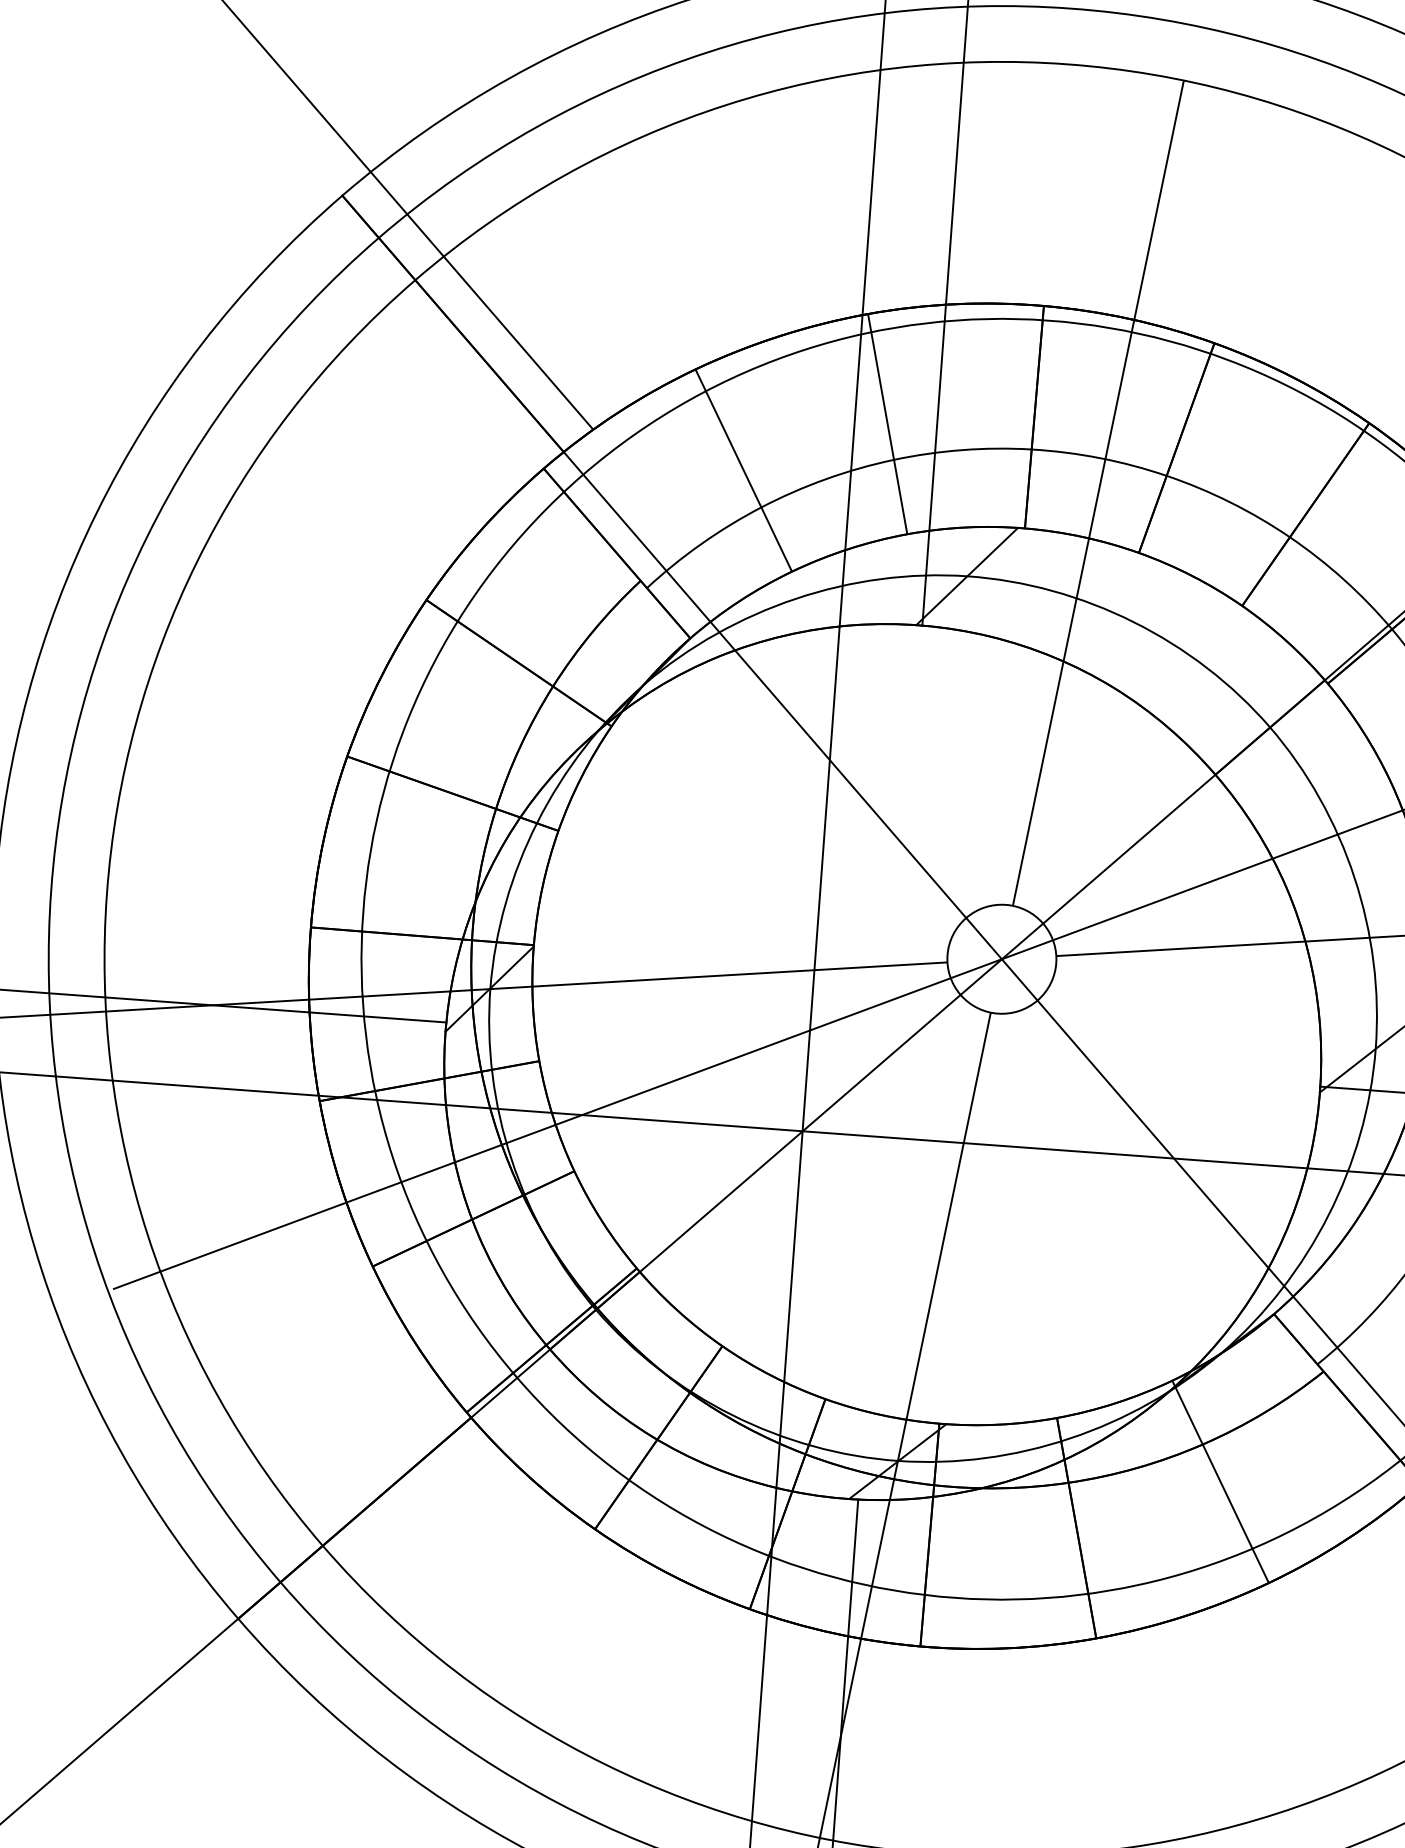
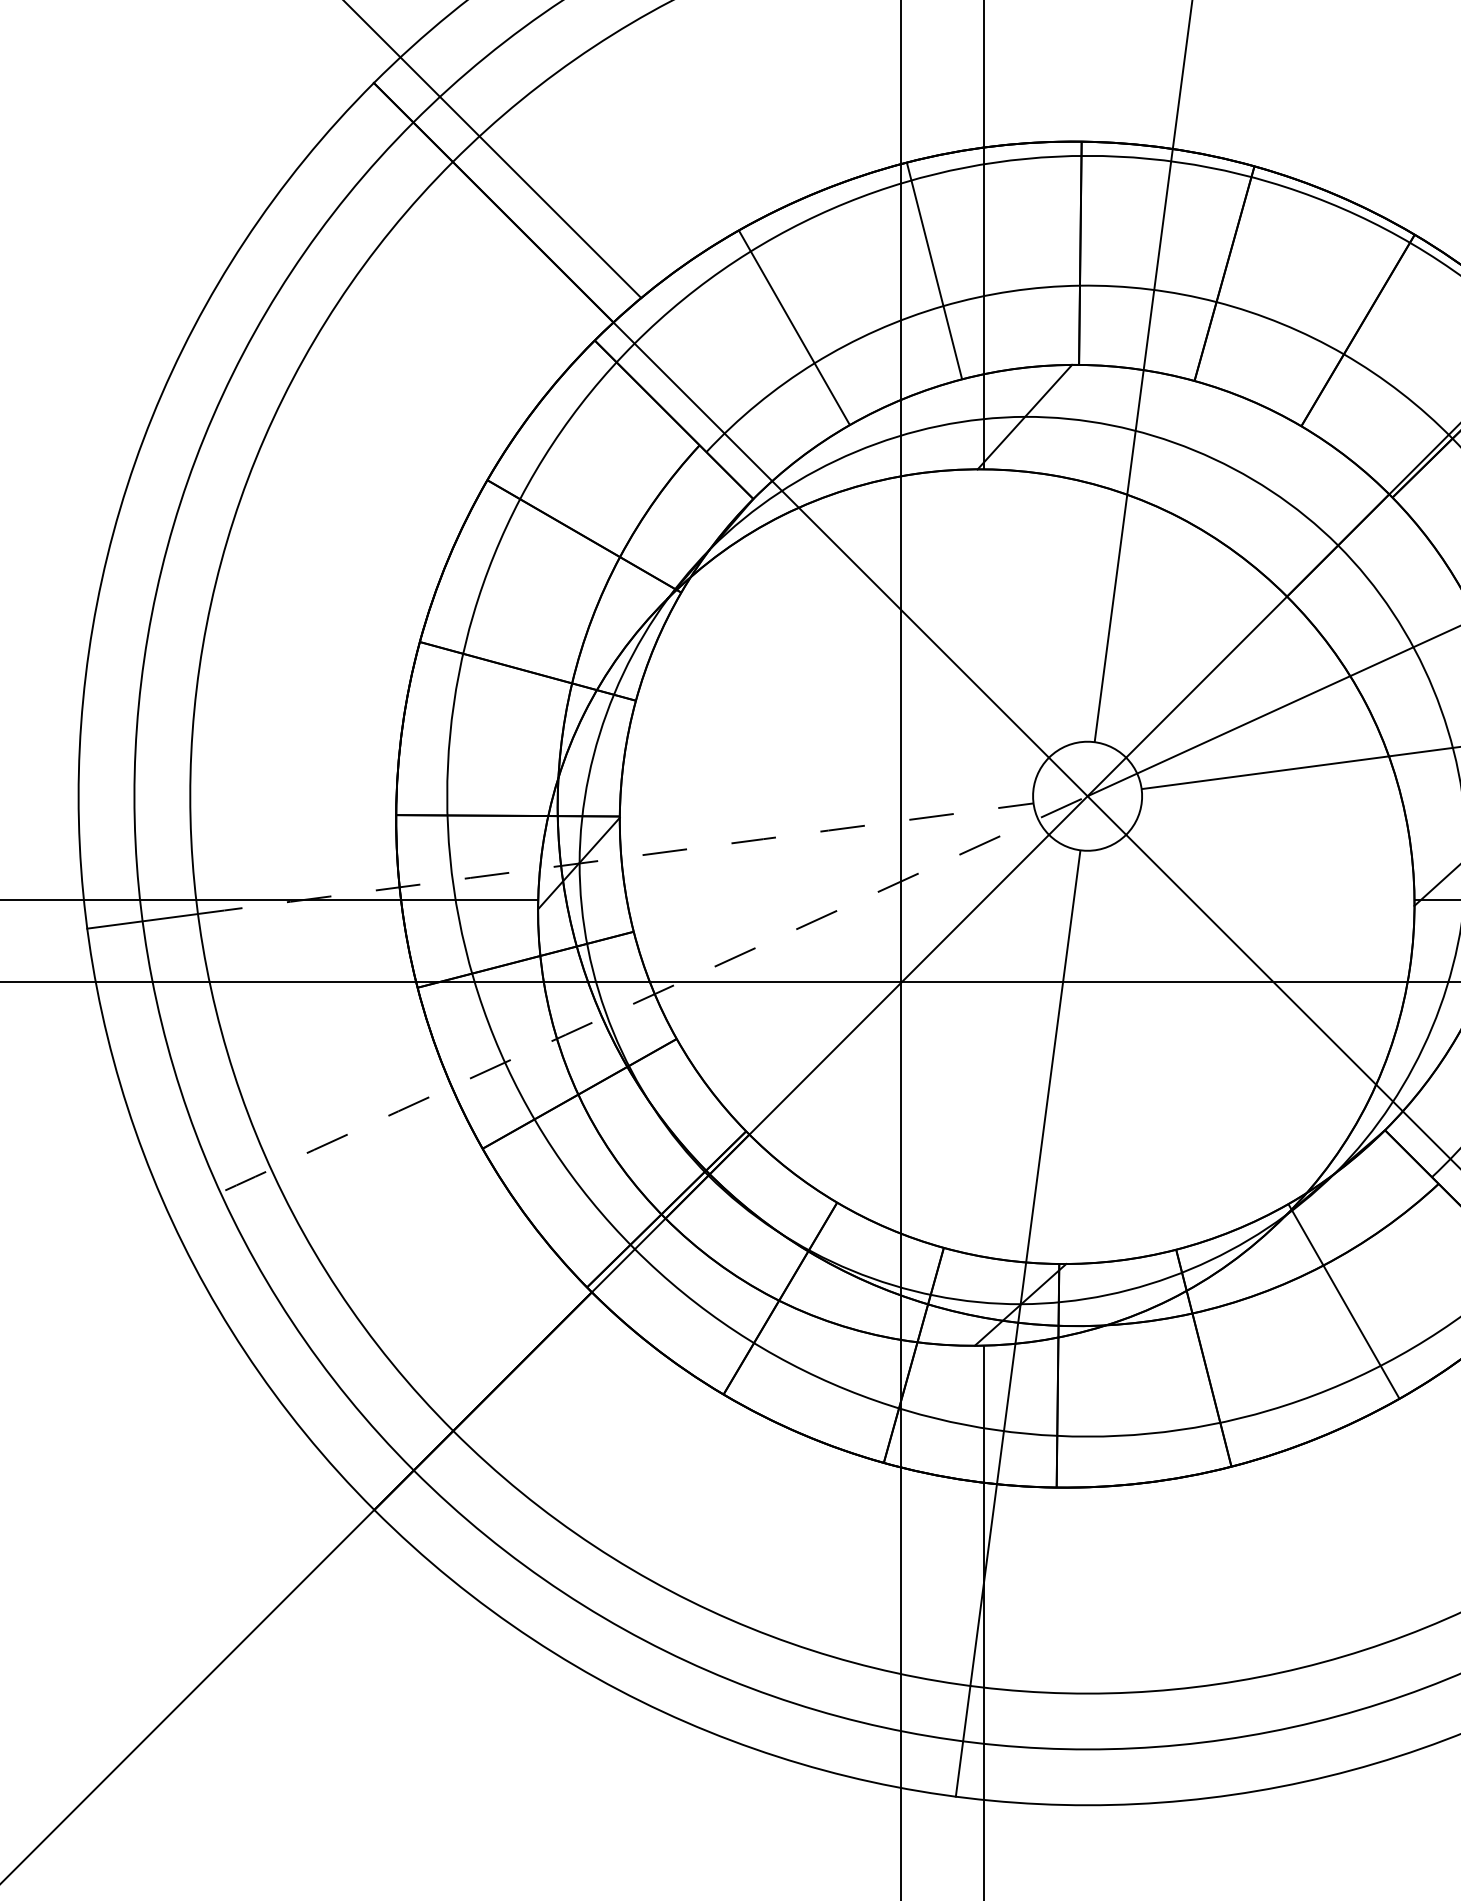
arc: (517, 987) -> (606, 859), solid -> dashed
arc: (548, 1127) -> (647, 997), solid -> dashed

